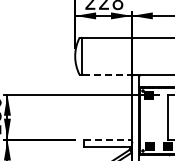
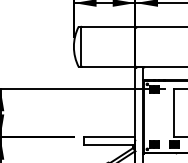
line: (107, 74) -> (108, 66), dashed -> solid
line: (108, 139) -> (110, 136), dashed -> solid

